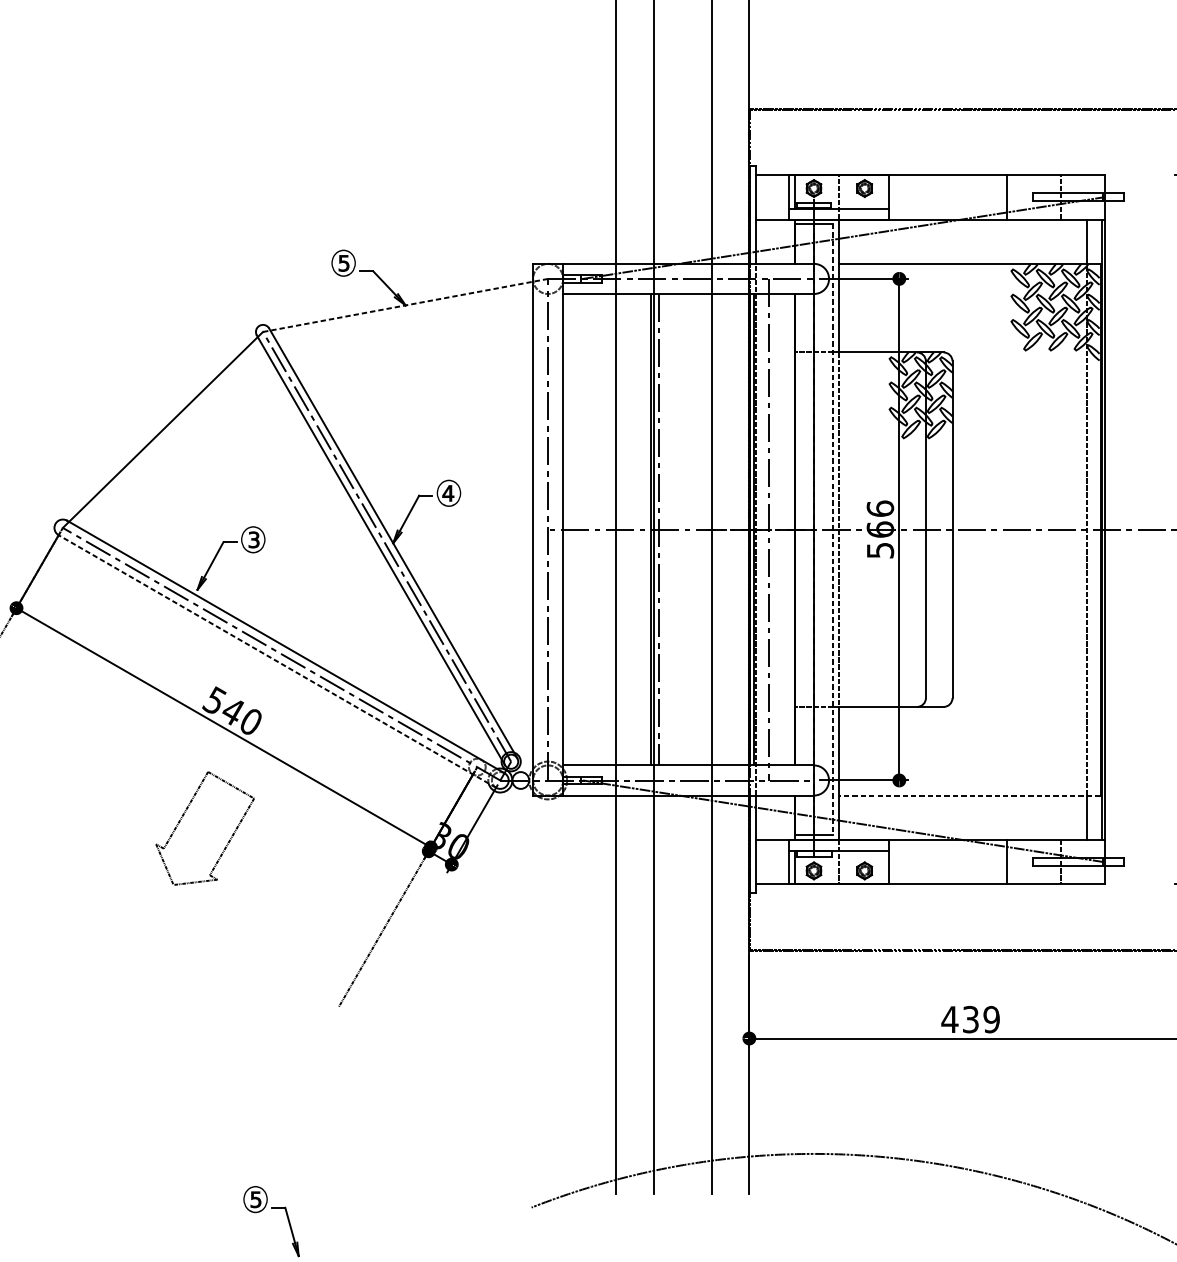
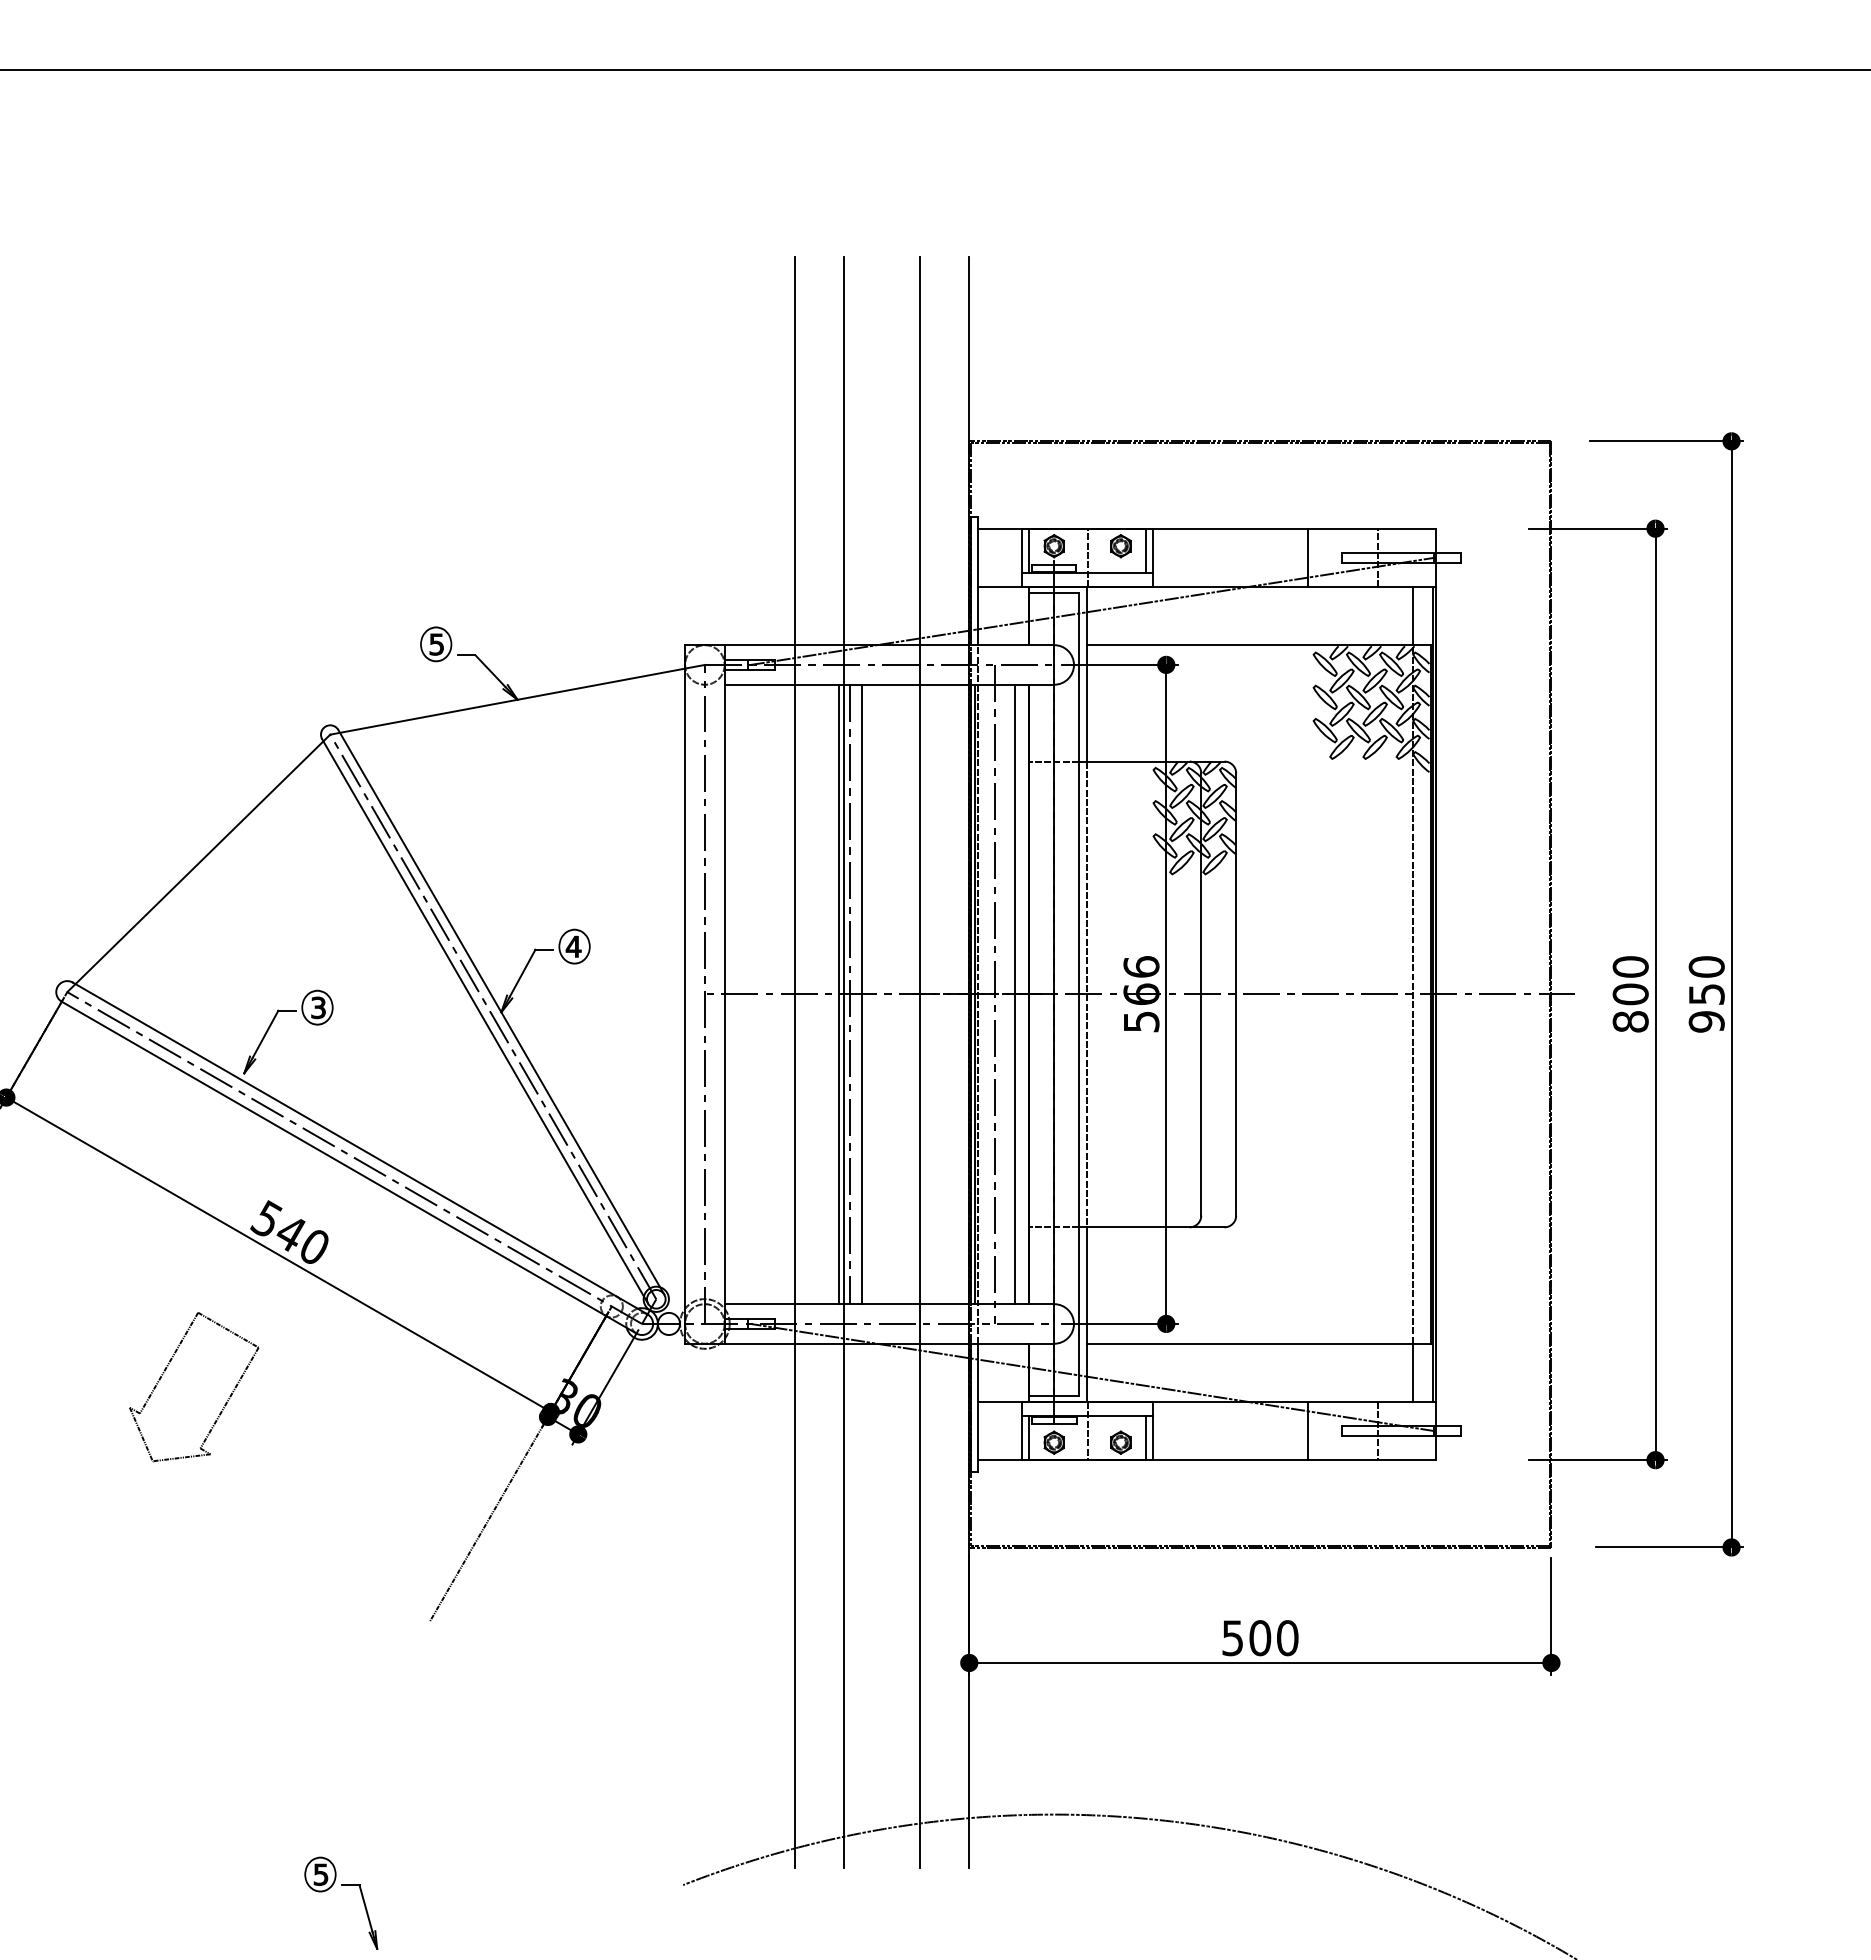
line: (884, 191) -> (1146, 550), added
line: (405, 305) -> (517, 699), dashed -> solid
line: (667, 529) -> (861, 994), added
line: (783, 529) -> (1014, 994), added
line: (833, 529) -> (1079, 994), dashed -> solid
line: (277, 661) -> (349, 1167), dashed -> solid
line: (969, 795) -> (1258, 1343), dashed -> solid
part: (184, 814) -> (167, 1368), moved
line: (884, 866) -> (1146, 1437), added
text: (970, 1019) -> (1259, 1638), 439 -> 500

